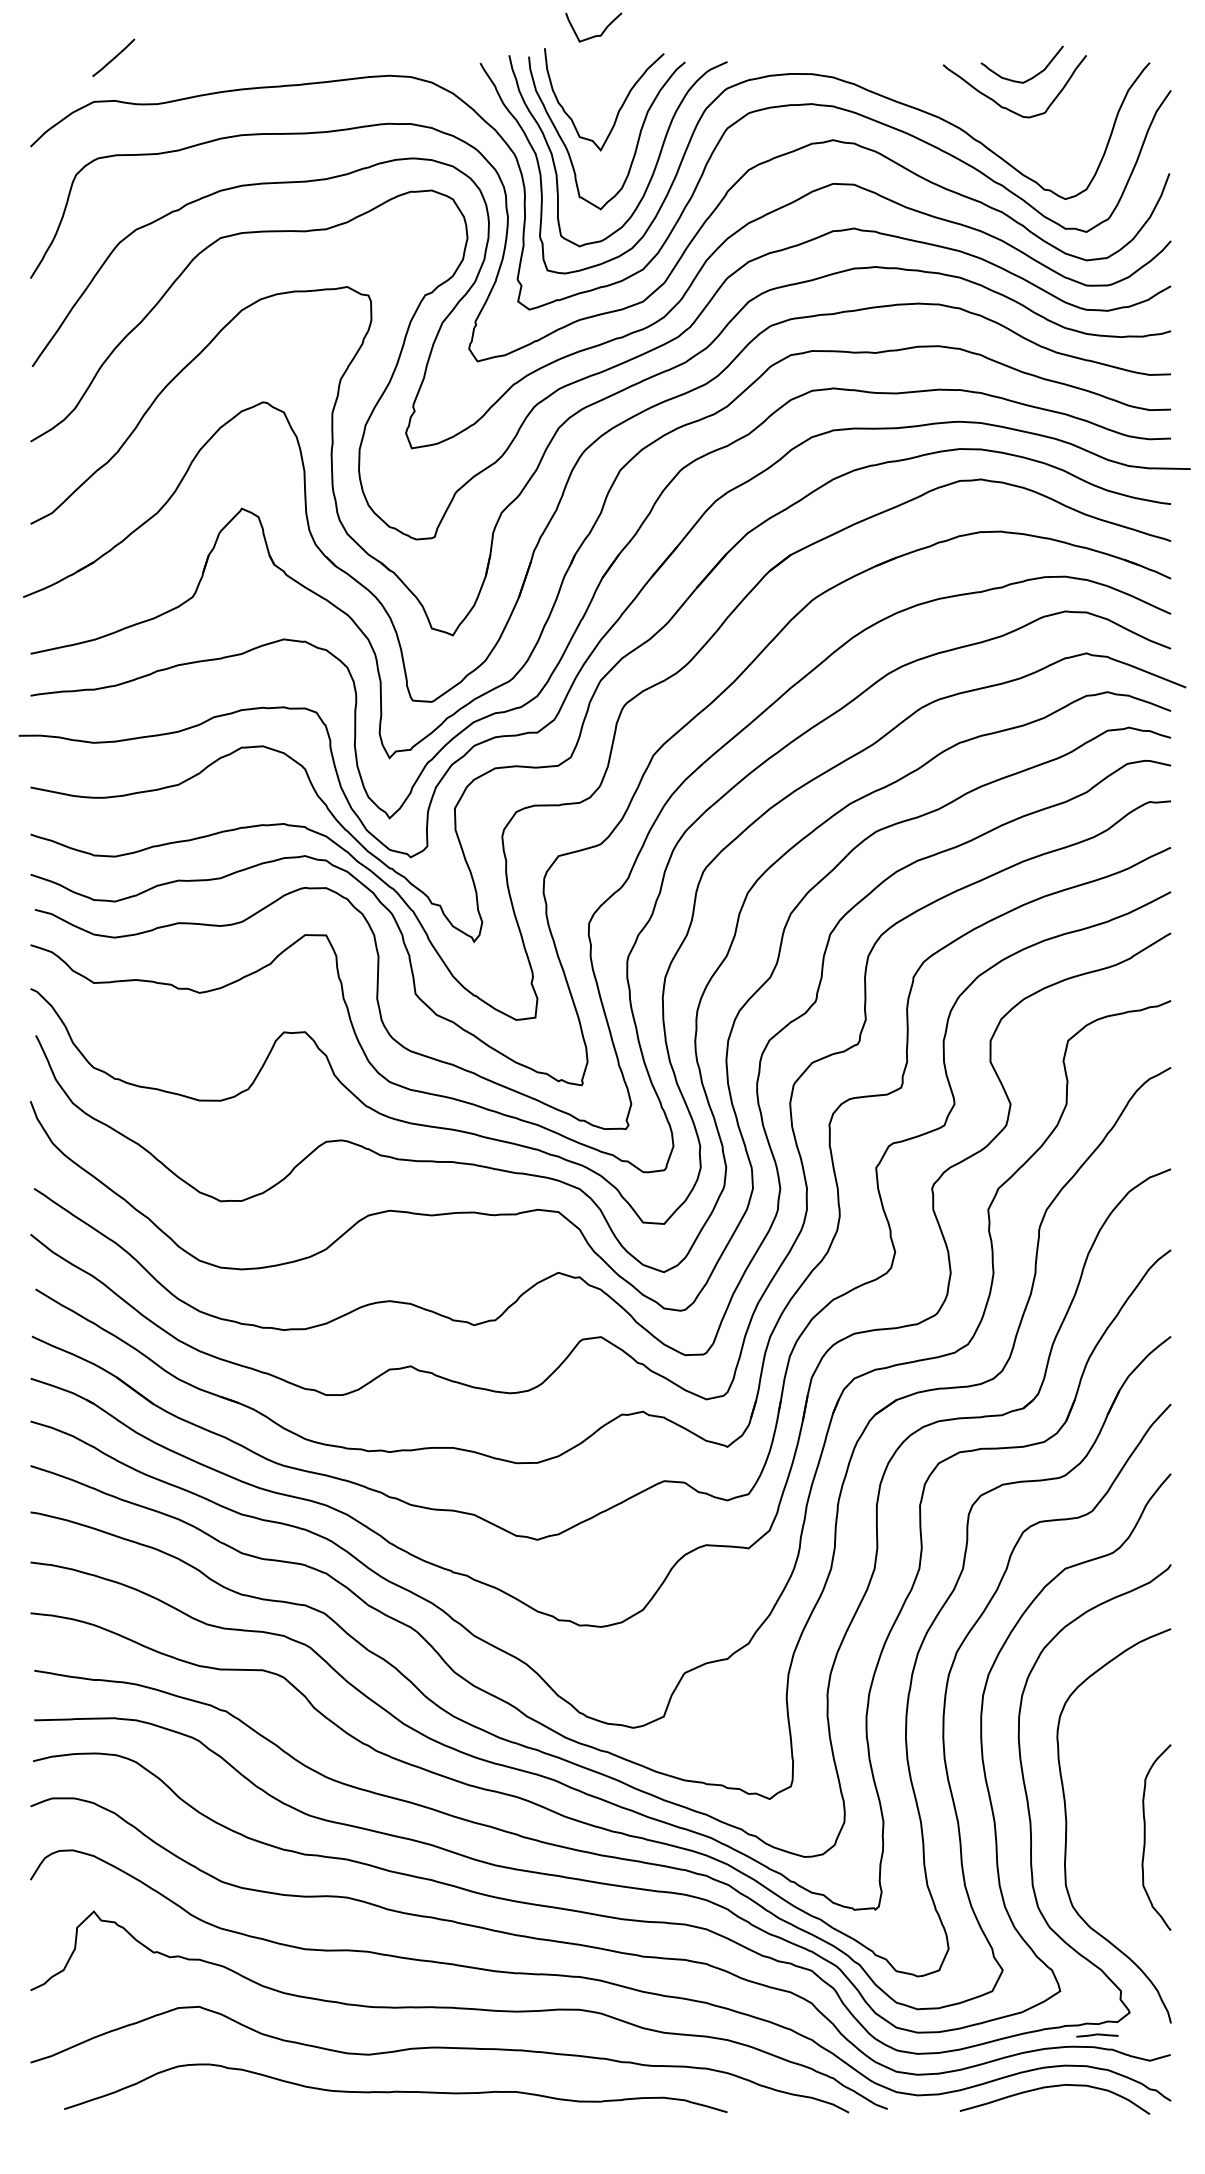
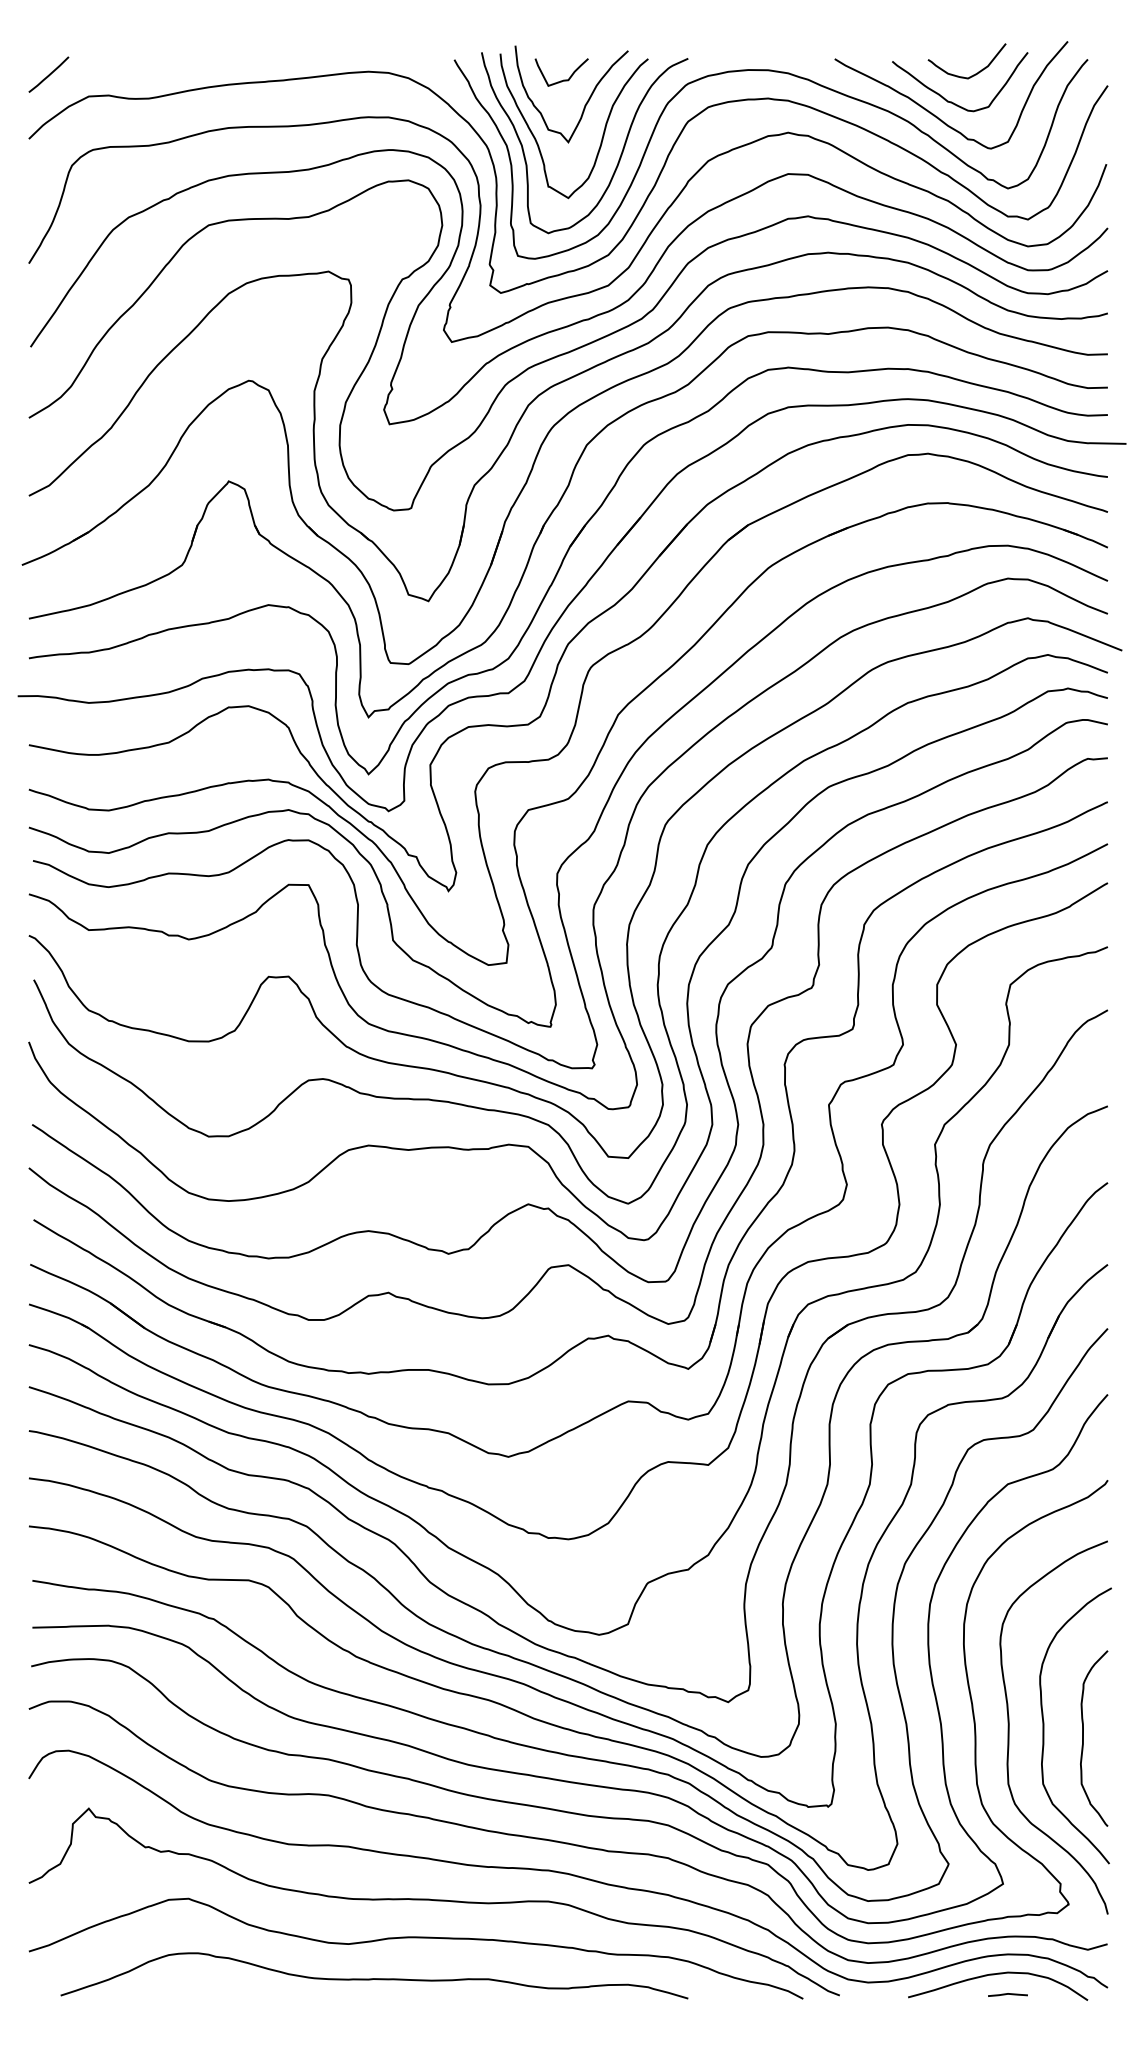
curve: (594, 35) -> (562, 80), moved
line: (113, 57) -> (48, 74), moved
curve: (990, 122) -> (937, 115), added
curve: (1103, 1823) -> (1043, 1725), added
line: (1097, 2035) -> (1008, 1994), moved

